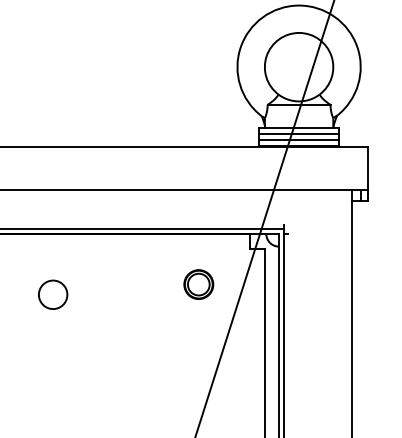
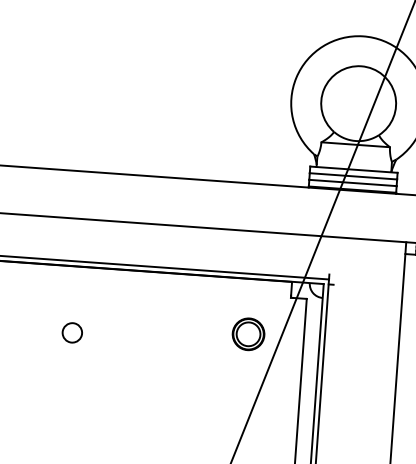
part: (198, 284) -> (248, 334), moved
circle: (53, 294) -> (72, 332), size x0.62

